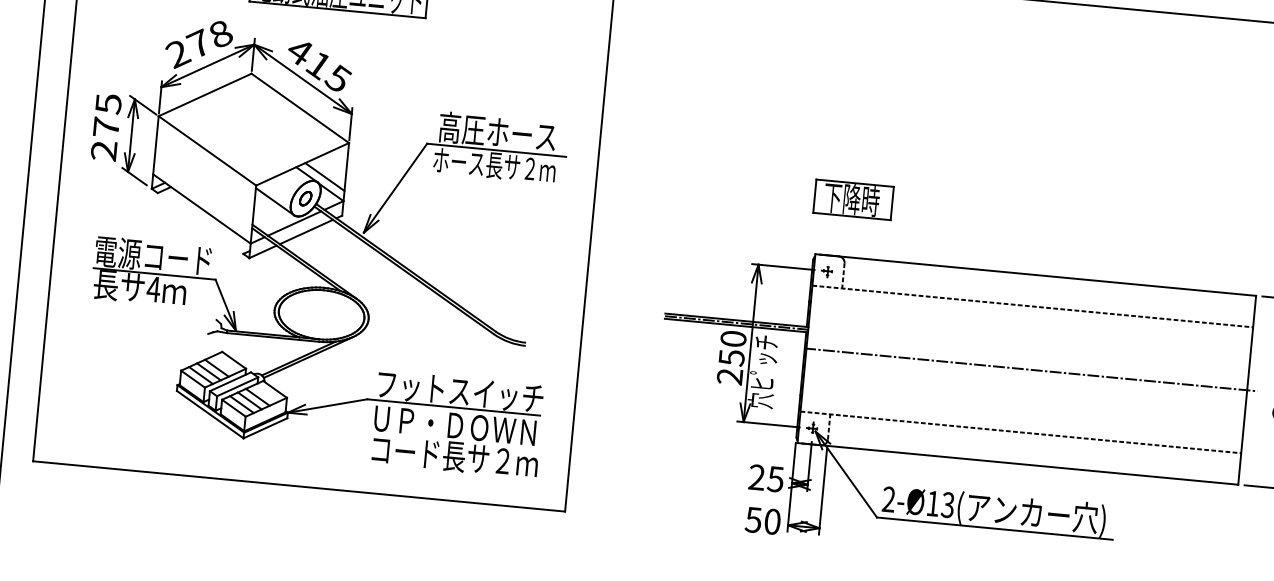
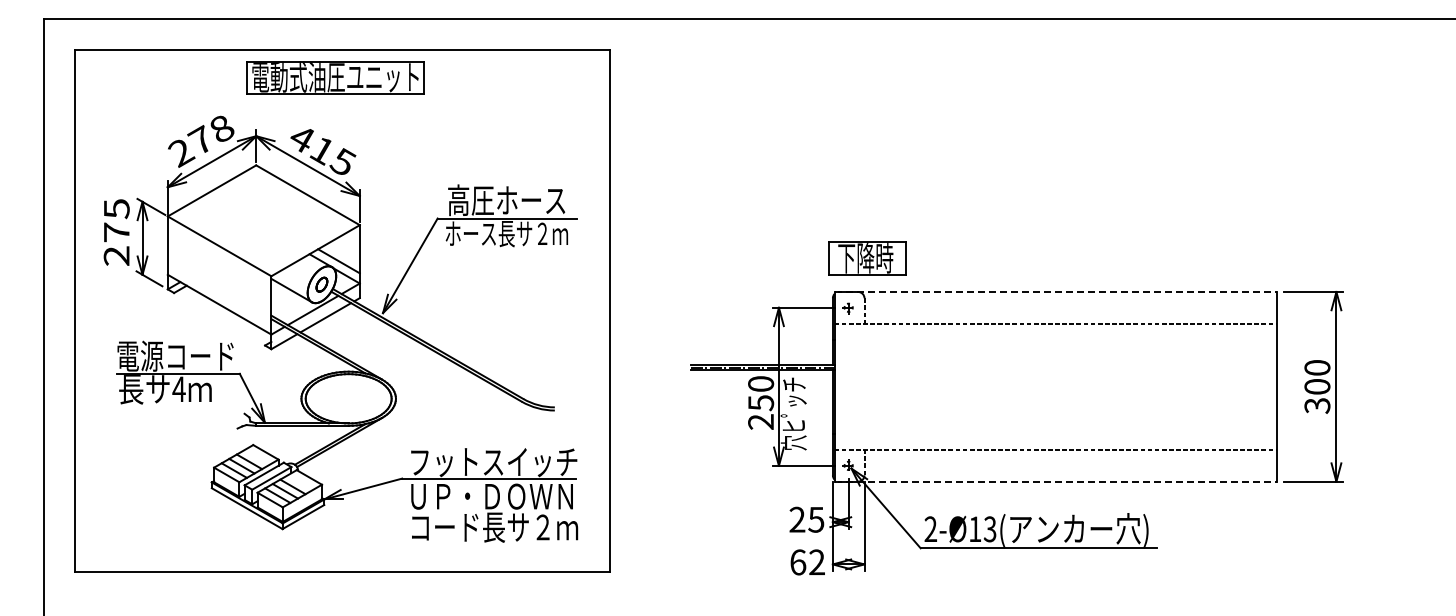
part: (853, 200) -> (867, 258), moved
line: (1036, 274) -> (1056, 291), solid -> dashed
line: (1030, 369) -> (1059, 386), removed
line: (1018, 463) -> (1056, 481), solid -> dashed
text: (762, 520) -> (807, 562), 50 -> 62

